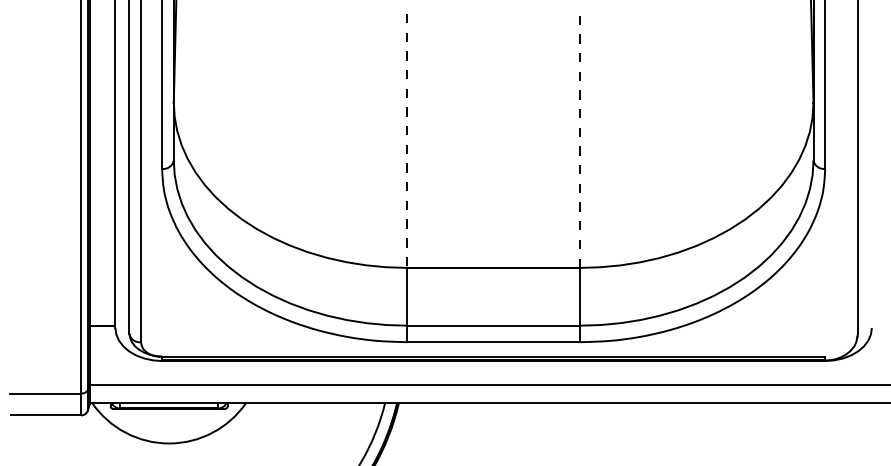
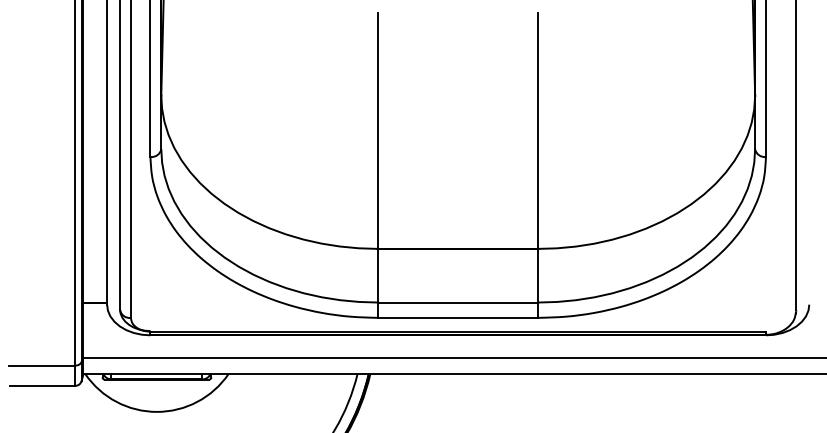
line: (407, 140) -> (378, 130), dashed -> solid
line: (580, 140) -> (538, 130), dashed -> solid

